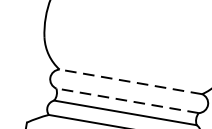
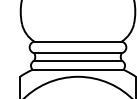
line: (131, 81) -> (78, 41), dashed -> solid
line: (128, 101) -> (78, 53), dashed -> solid

